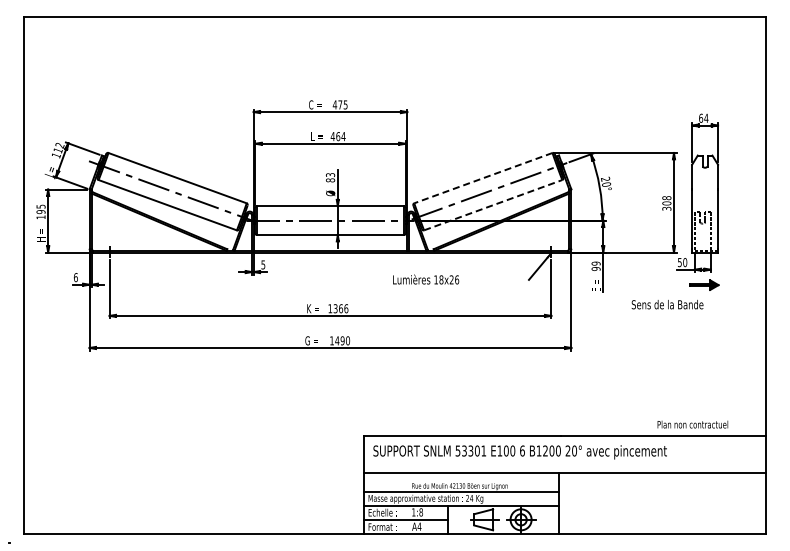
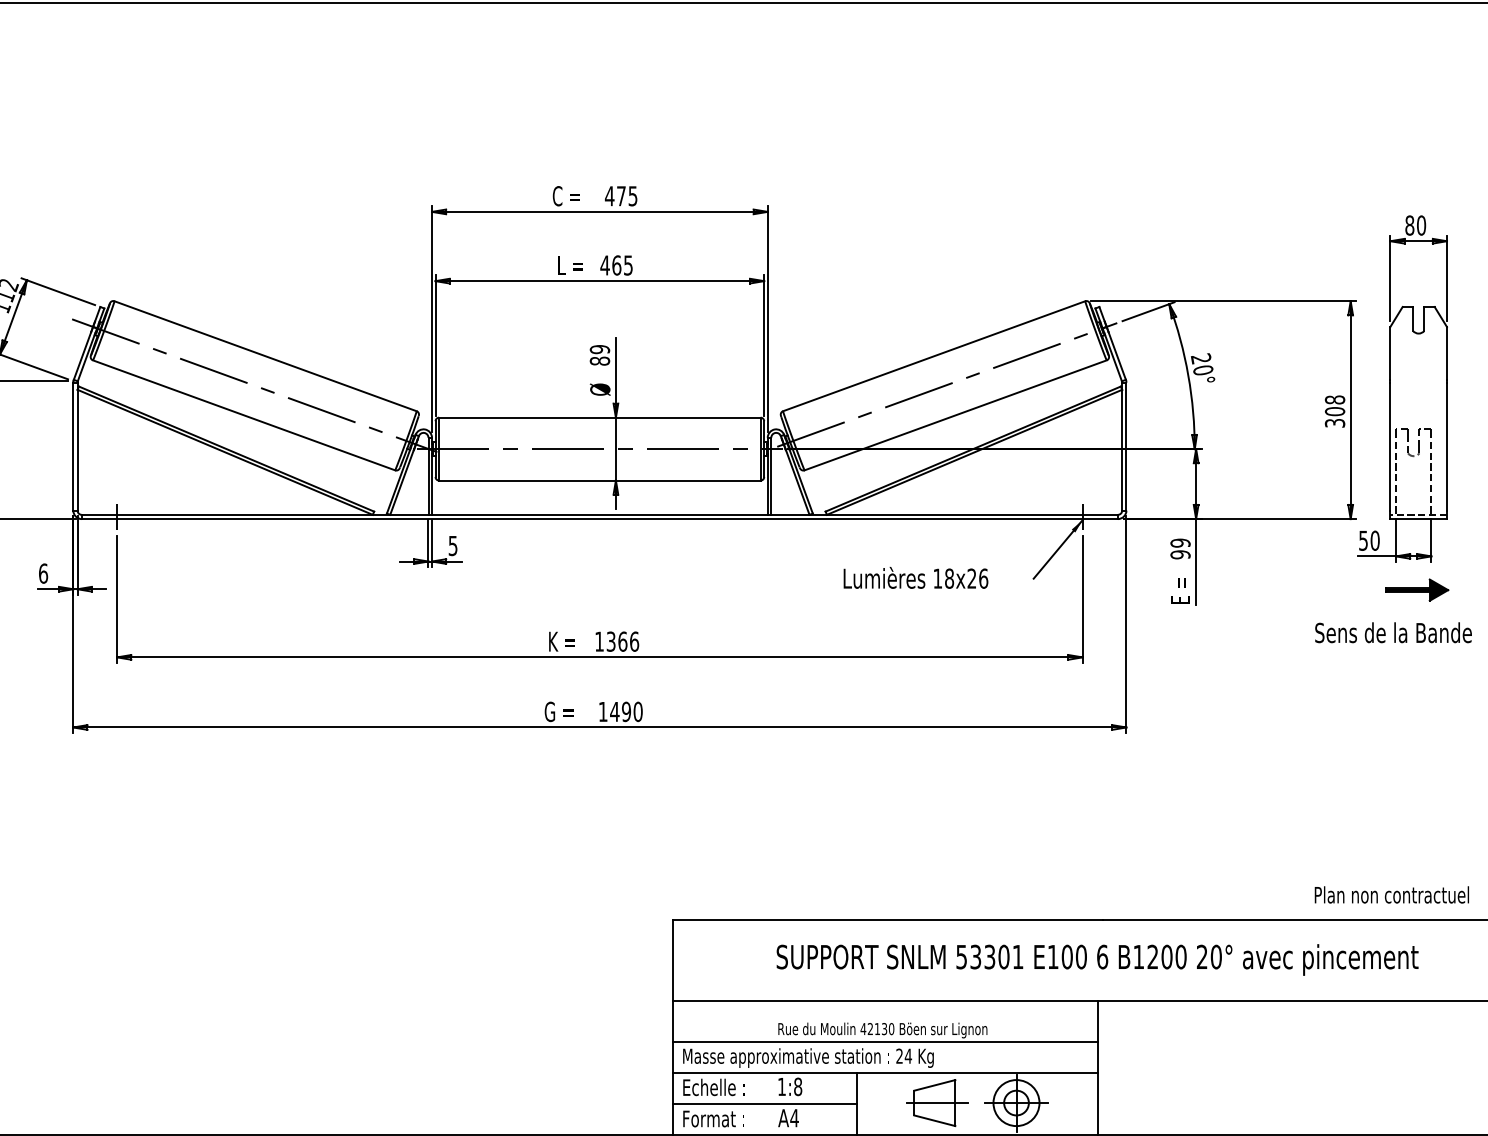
text: (703, 117) -> (1415, 223), 64 -> 80
text: (343, 136) -> (628, 265), 464 -> 465
text: (330, 175) -> (599, 350), 83 -> 89
line: (483, 178) -> (934, 357), dashed -> solid
line: (493, 205) -> (956, 416), dashed -> solid
text: (426, 279) -> (916, 577), moved
text: (667, 304) -> (1393, 632), moved
text: (519, 452) -> (1096, 960), moved

